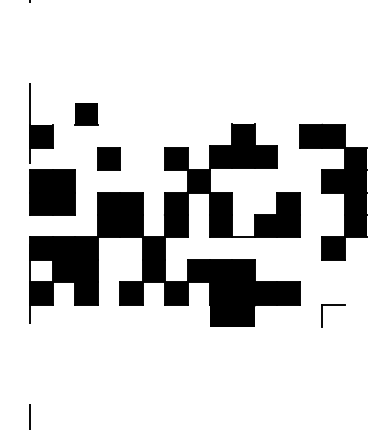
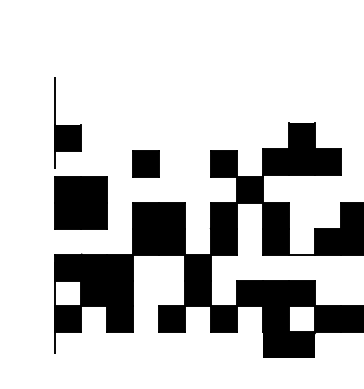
part: (86, 114) -> (120, 112), removed
fill: (243, 293) -> (301, 319), removed

